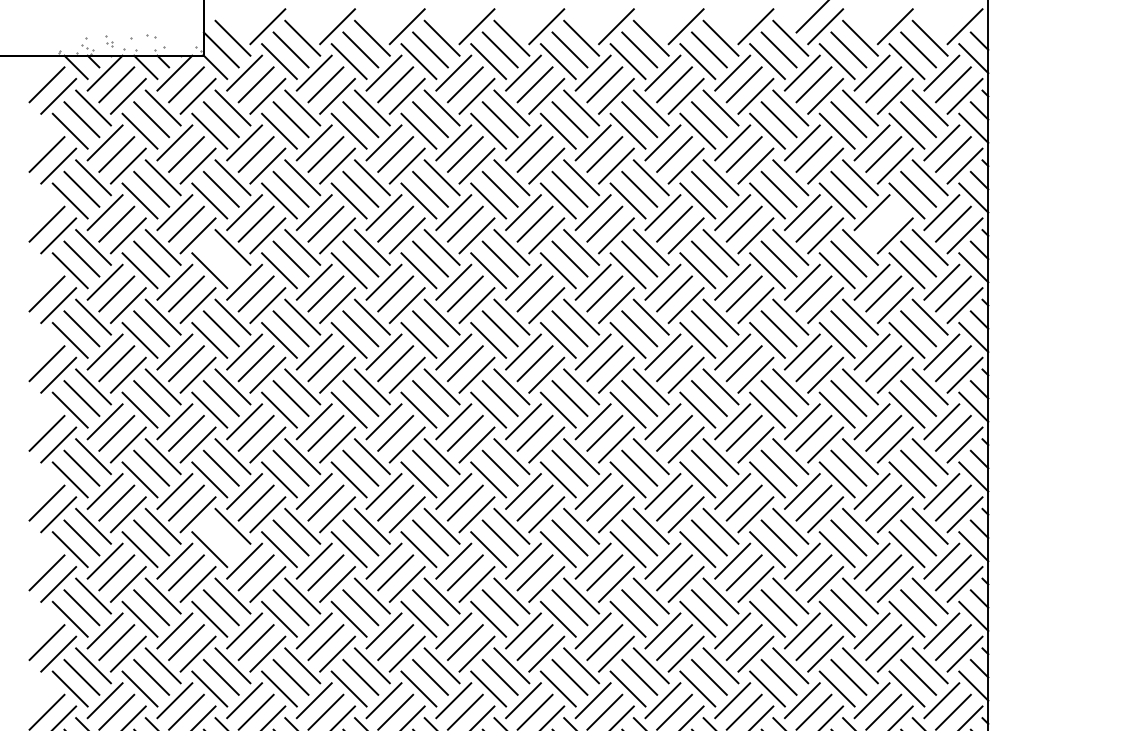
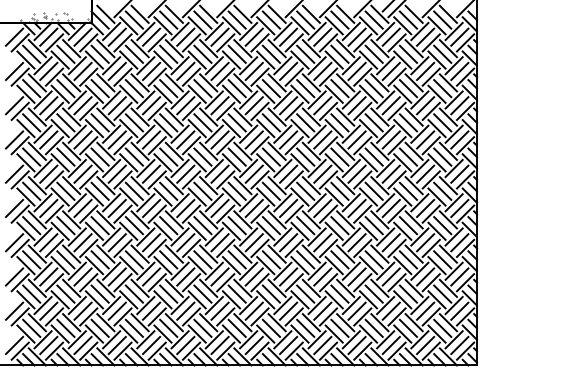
line: (883, 223) -> (425, 105), added
line: (219, 258) -> (99, 122), added
line: (219, 537) -> (99, 259), added

